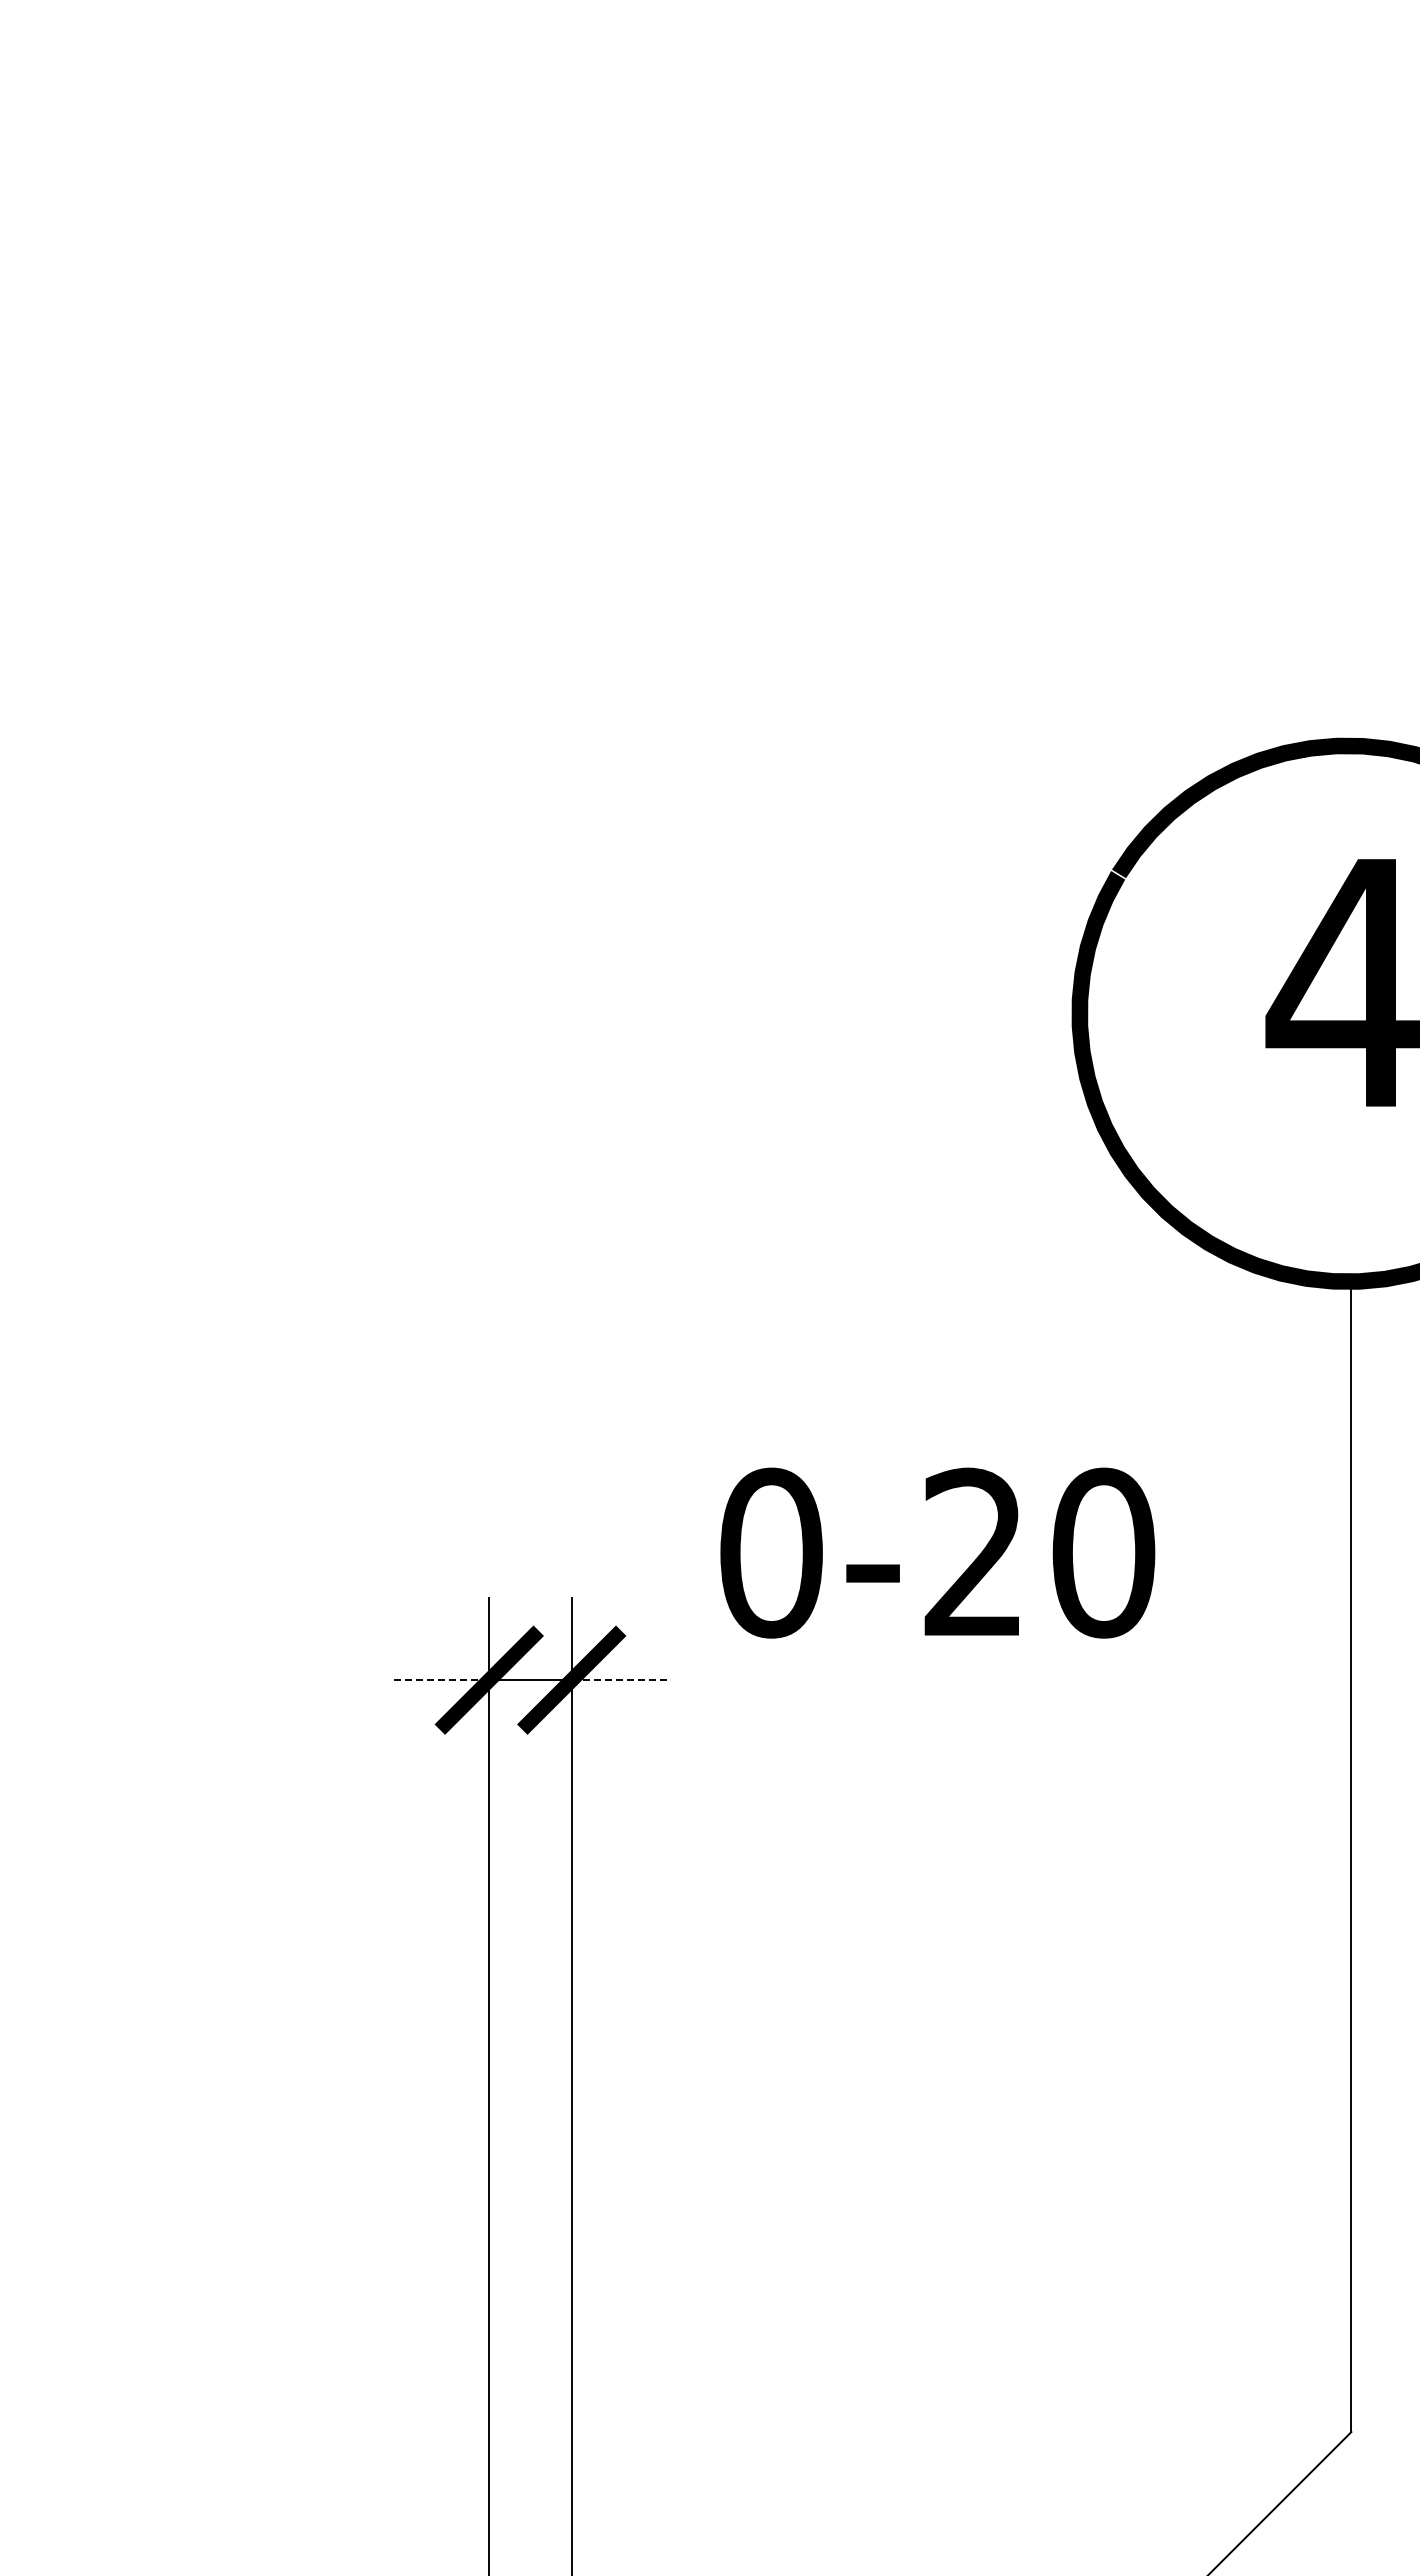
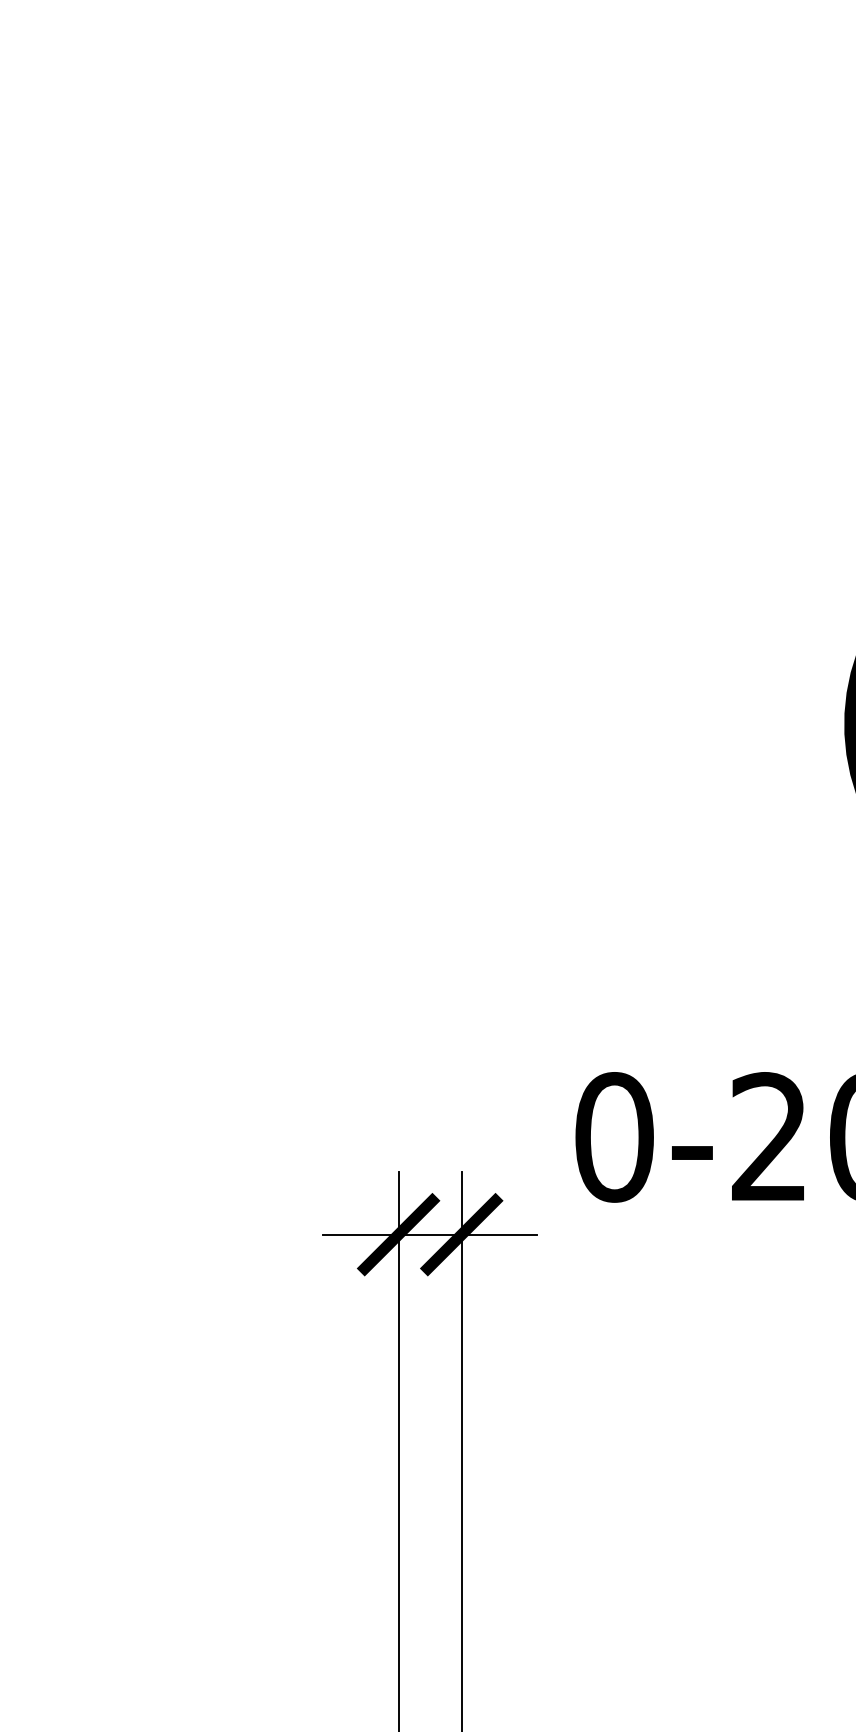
line: (439, 1680) -> (360, 1234), dashed -> solid
line: (621, 1680) -> (499, 1234), dashed -> solid

